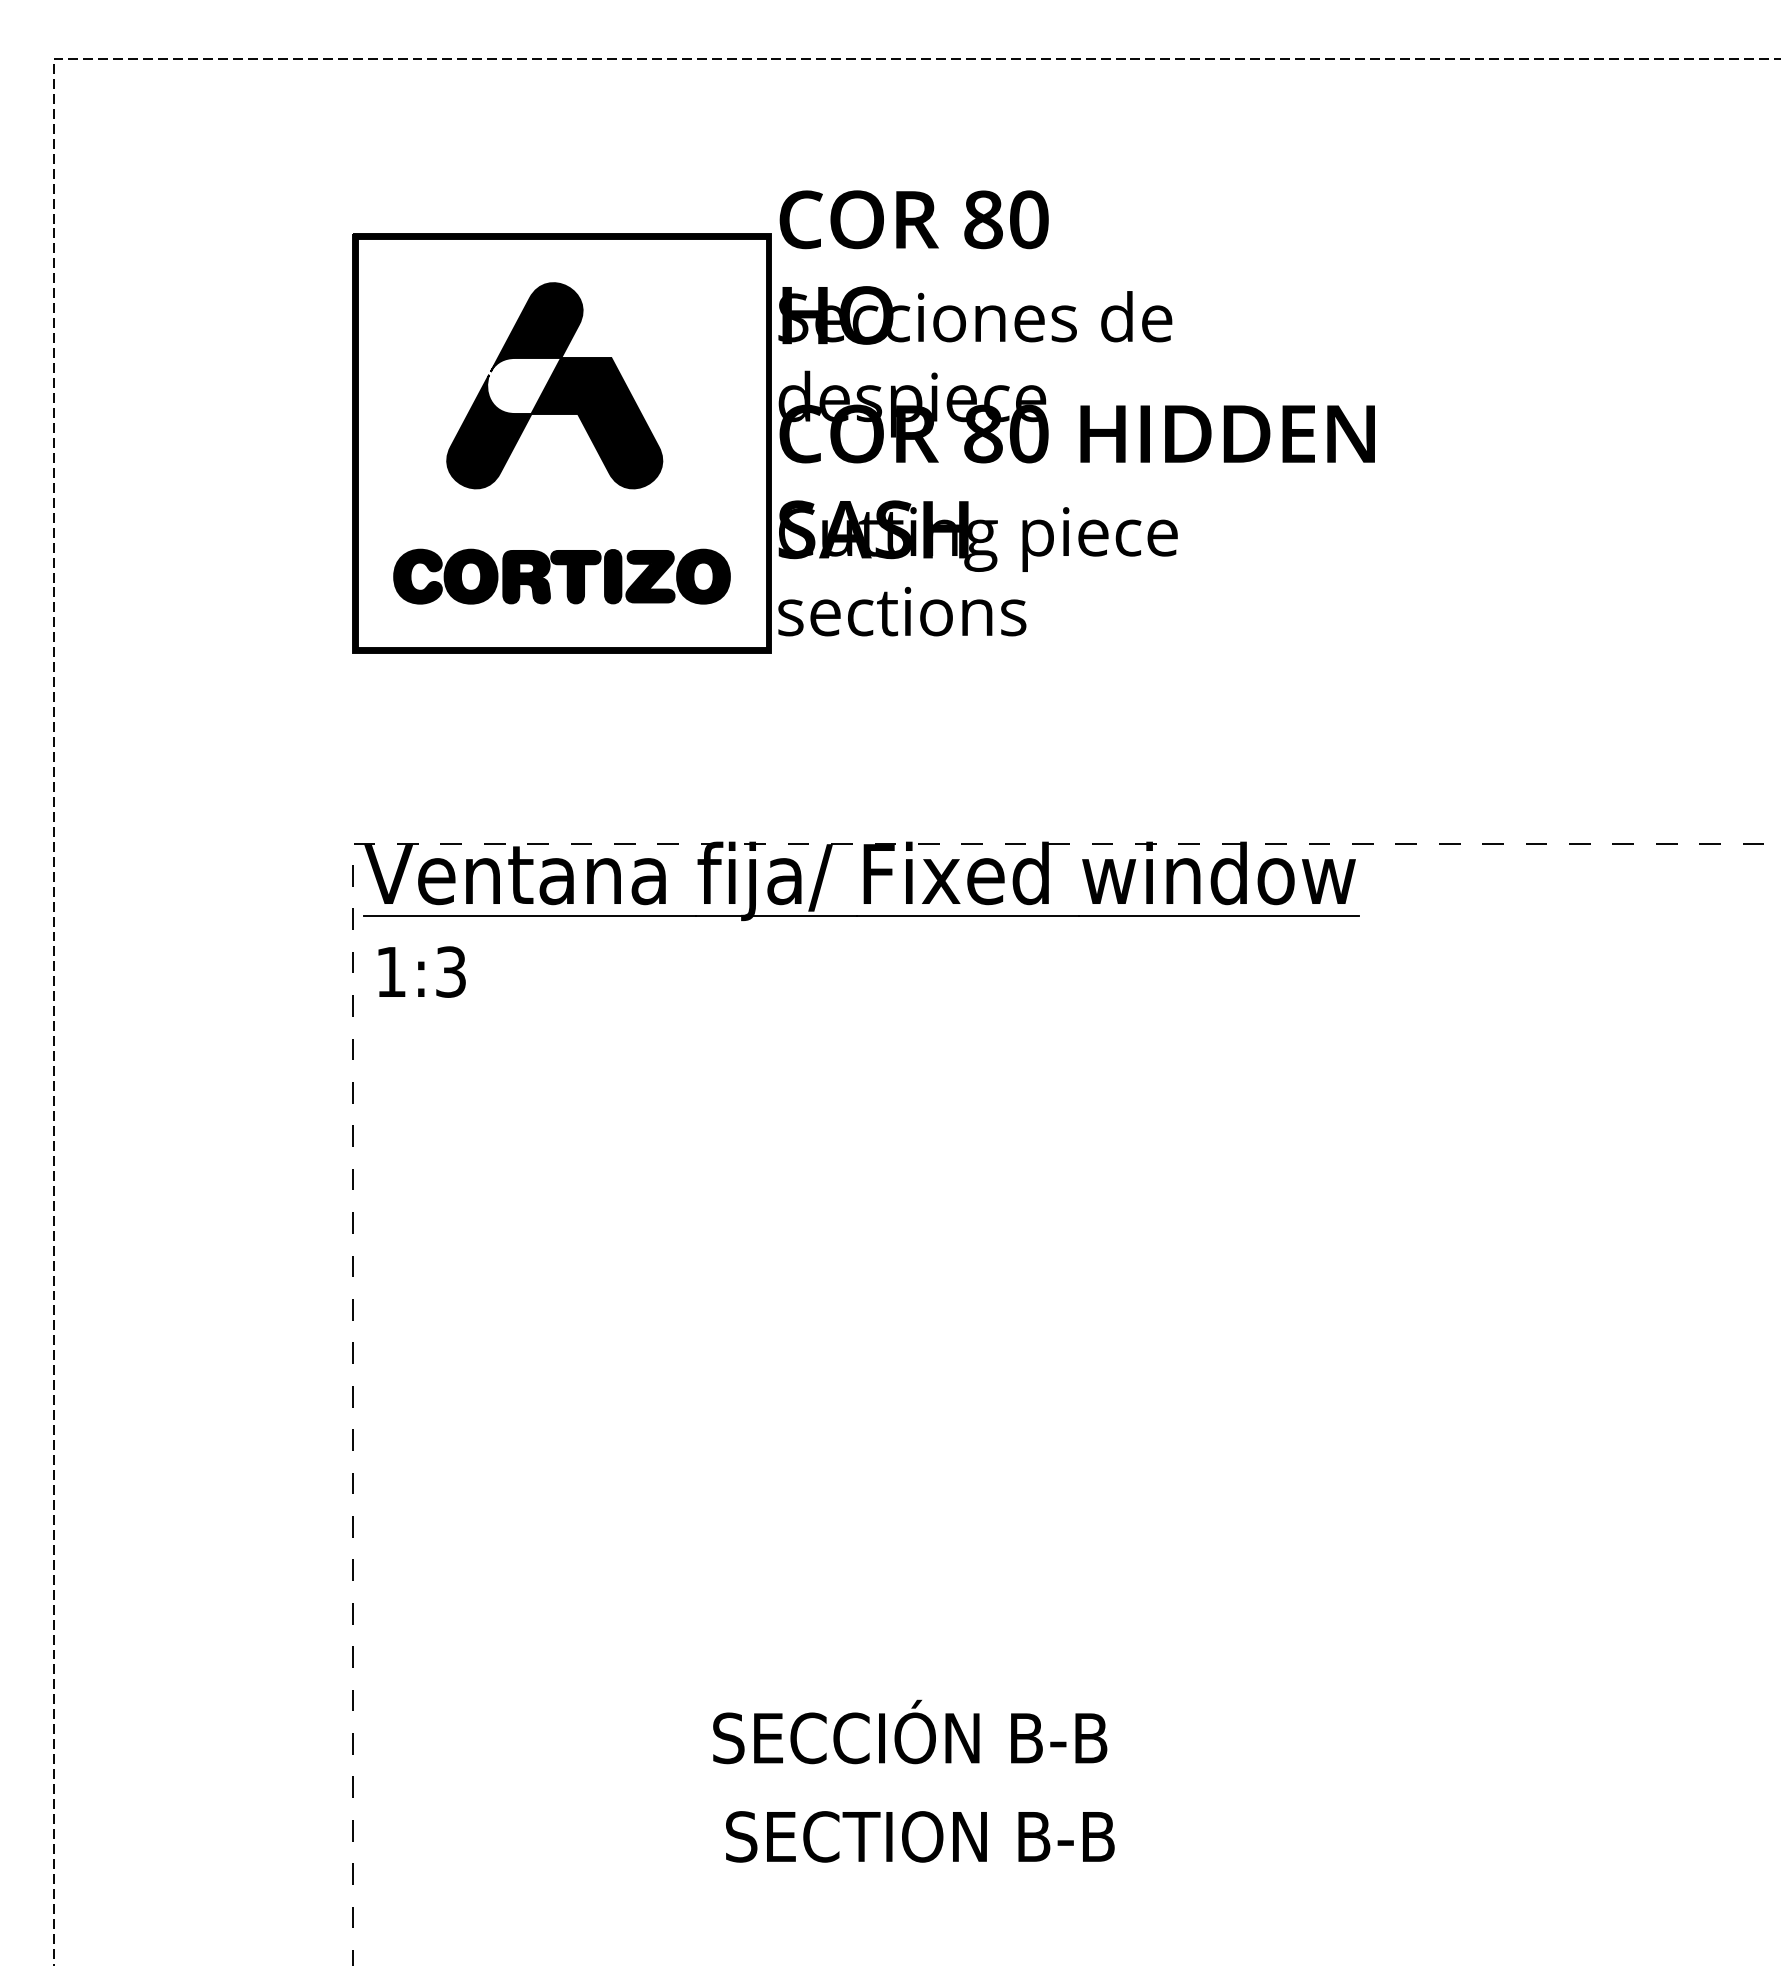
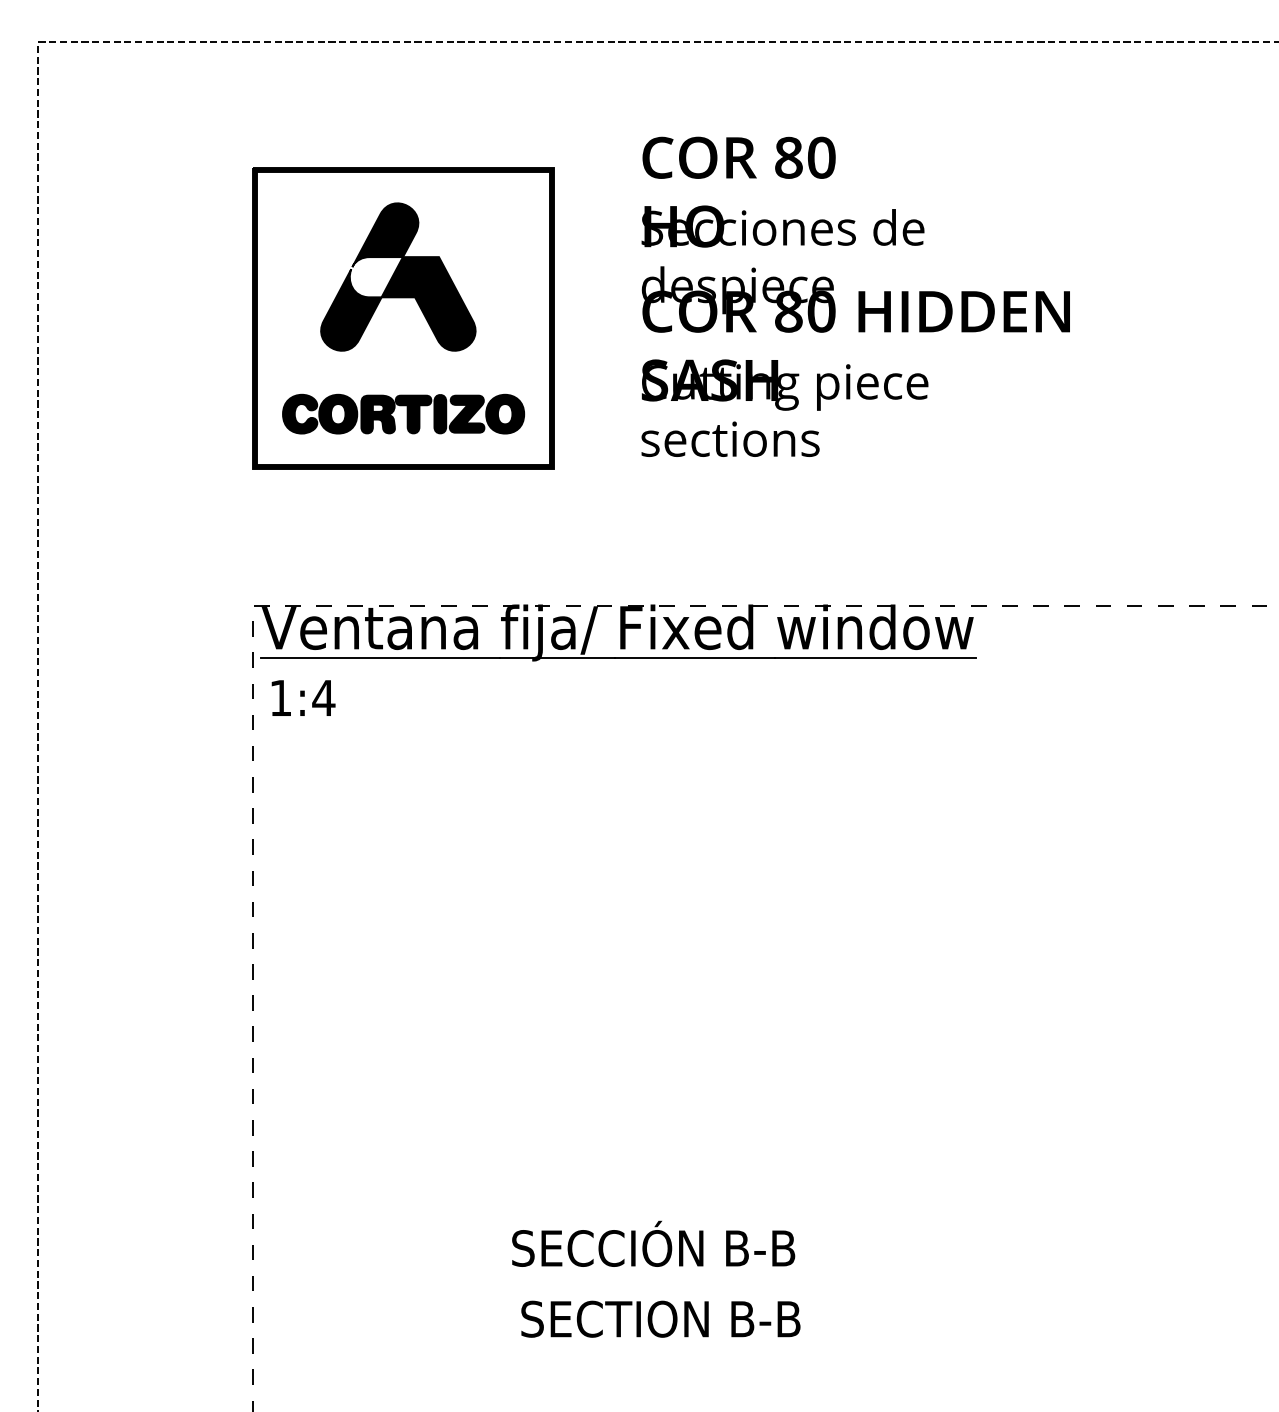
text: (1076, 413) -> (855, 296), moved
text: (450, 971) -> (323, 697), 1:3 -> 1:4

